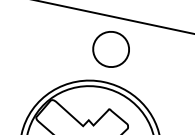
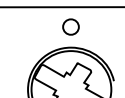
part: (110, 48) -> (70, 26), size x0.71

